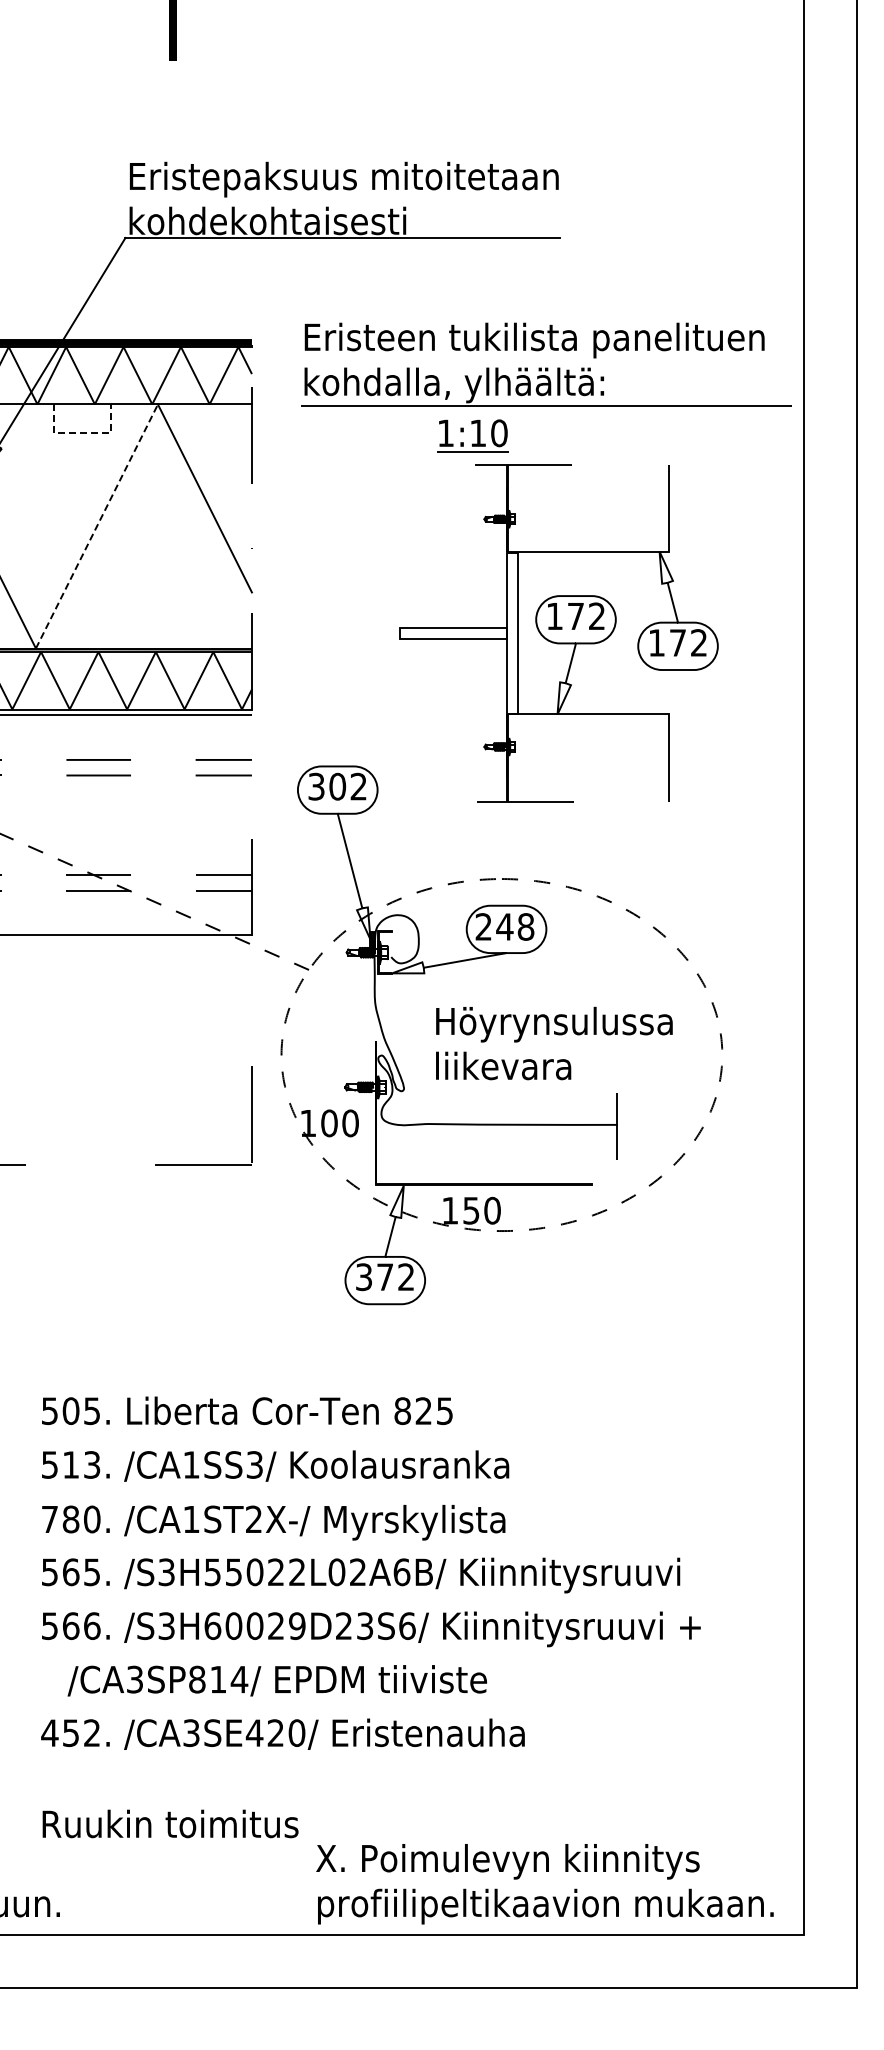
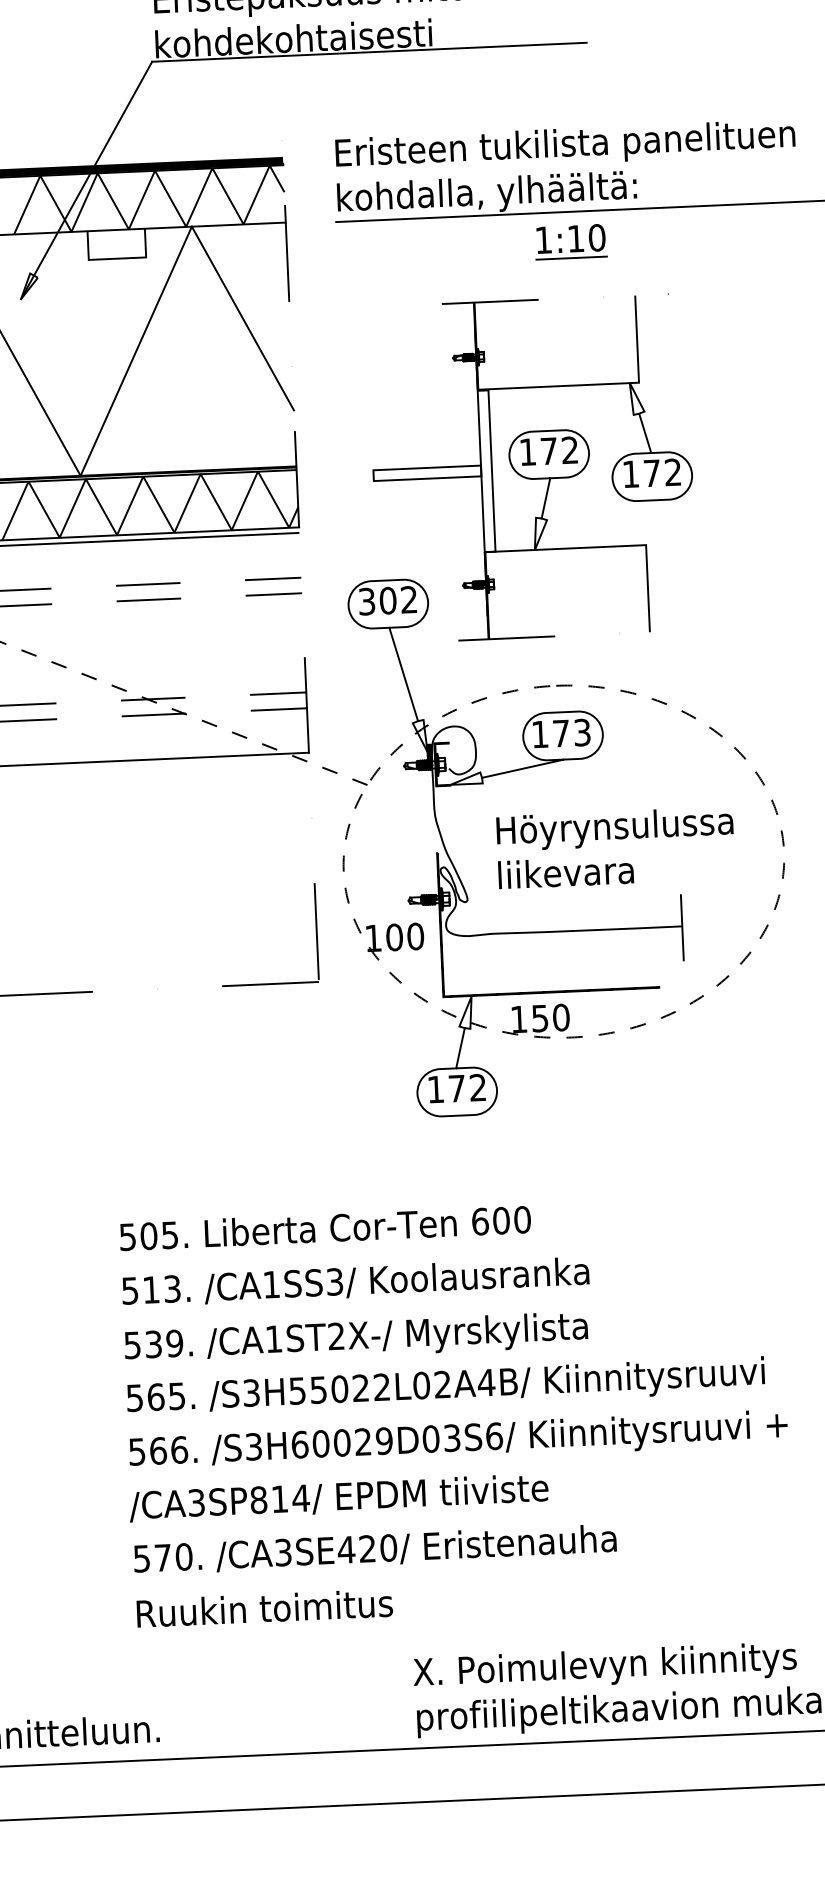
line: (82, 433) -> (117, 258), dashed -> solid
part: (472, 435) -> (570, 241), moved
line: (97, 526) -> (136, 351), dashed -> solid
part: (558, 633) -> (532, 469), moved
text: (504, 926) -> (560, 733), 248 -> 173
text: (363, 1277) -> (435, 1089), 372 -> 172
text: (423, 1411) -> (501, 1221), 825 -> 600
text: (71, 1519) -> (154, 1344), 780. -> 539.
text: (401, 1572) -> (486, 1382), /S3H55022L02A6B/ -> /S3H55022L02A4B/
text: (343, 1625) -> (430, 1438), /S3H60029D23S6/ -> /S3H60029D03S6/
text: (276, 1680) -> (337, 1497), moved
text: (70, 1733) -> (162, 1558), 452. -> 570.
text: (170, 1823) -> (264, 1607), moved

